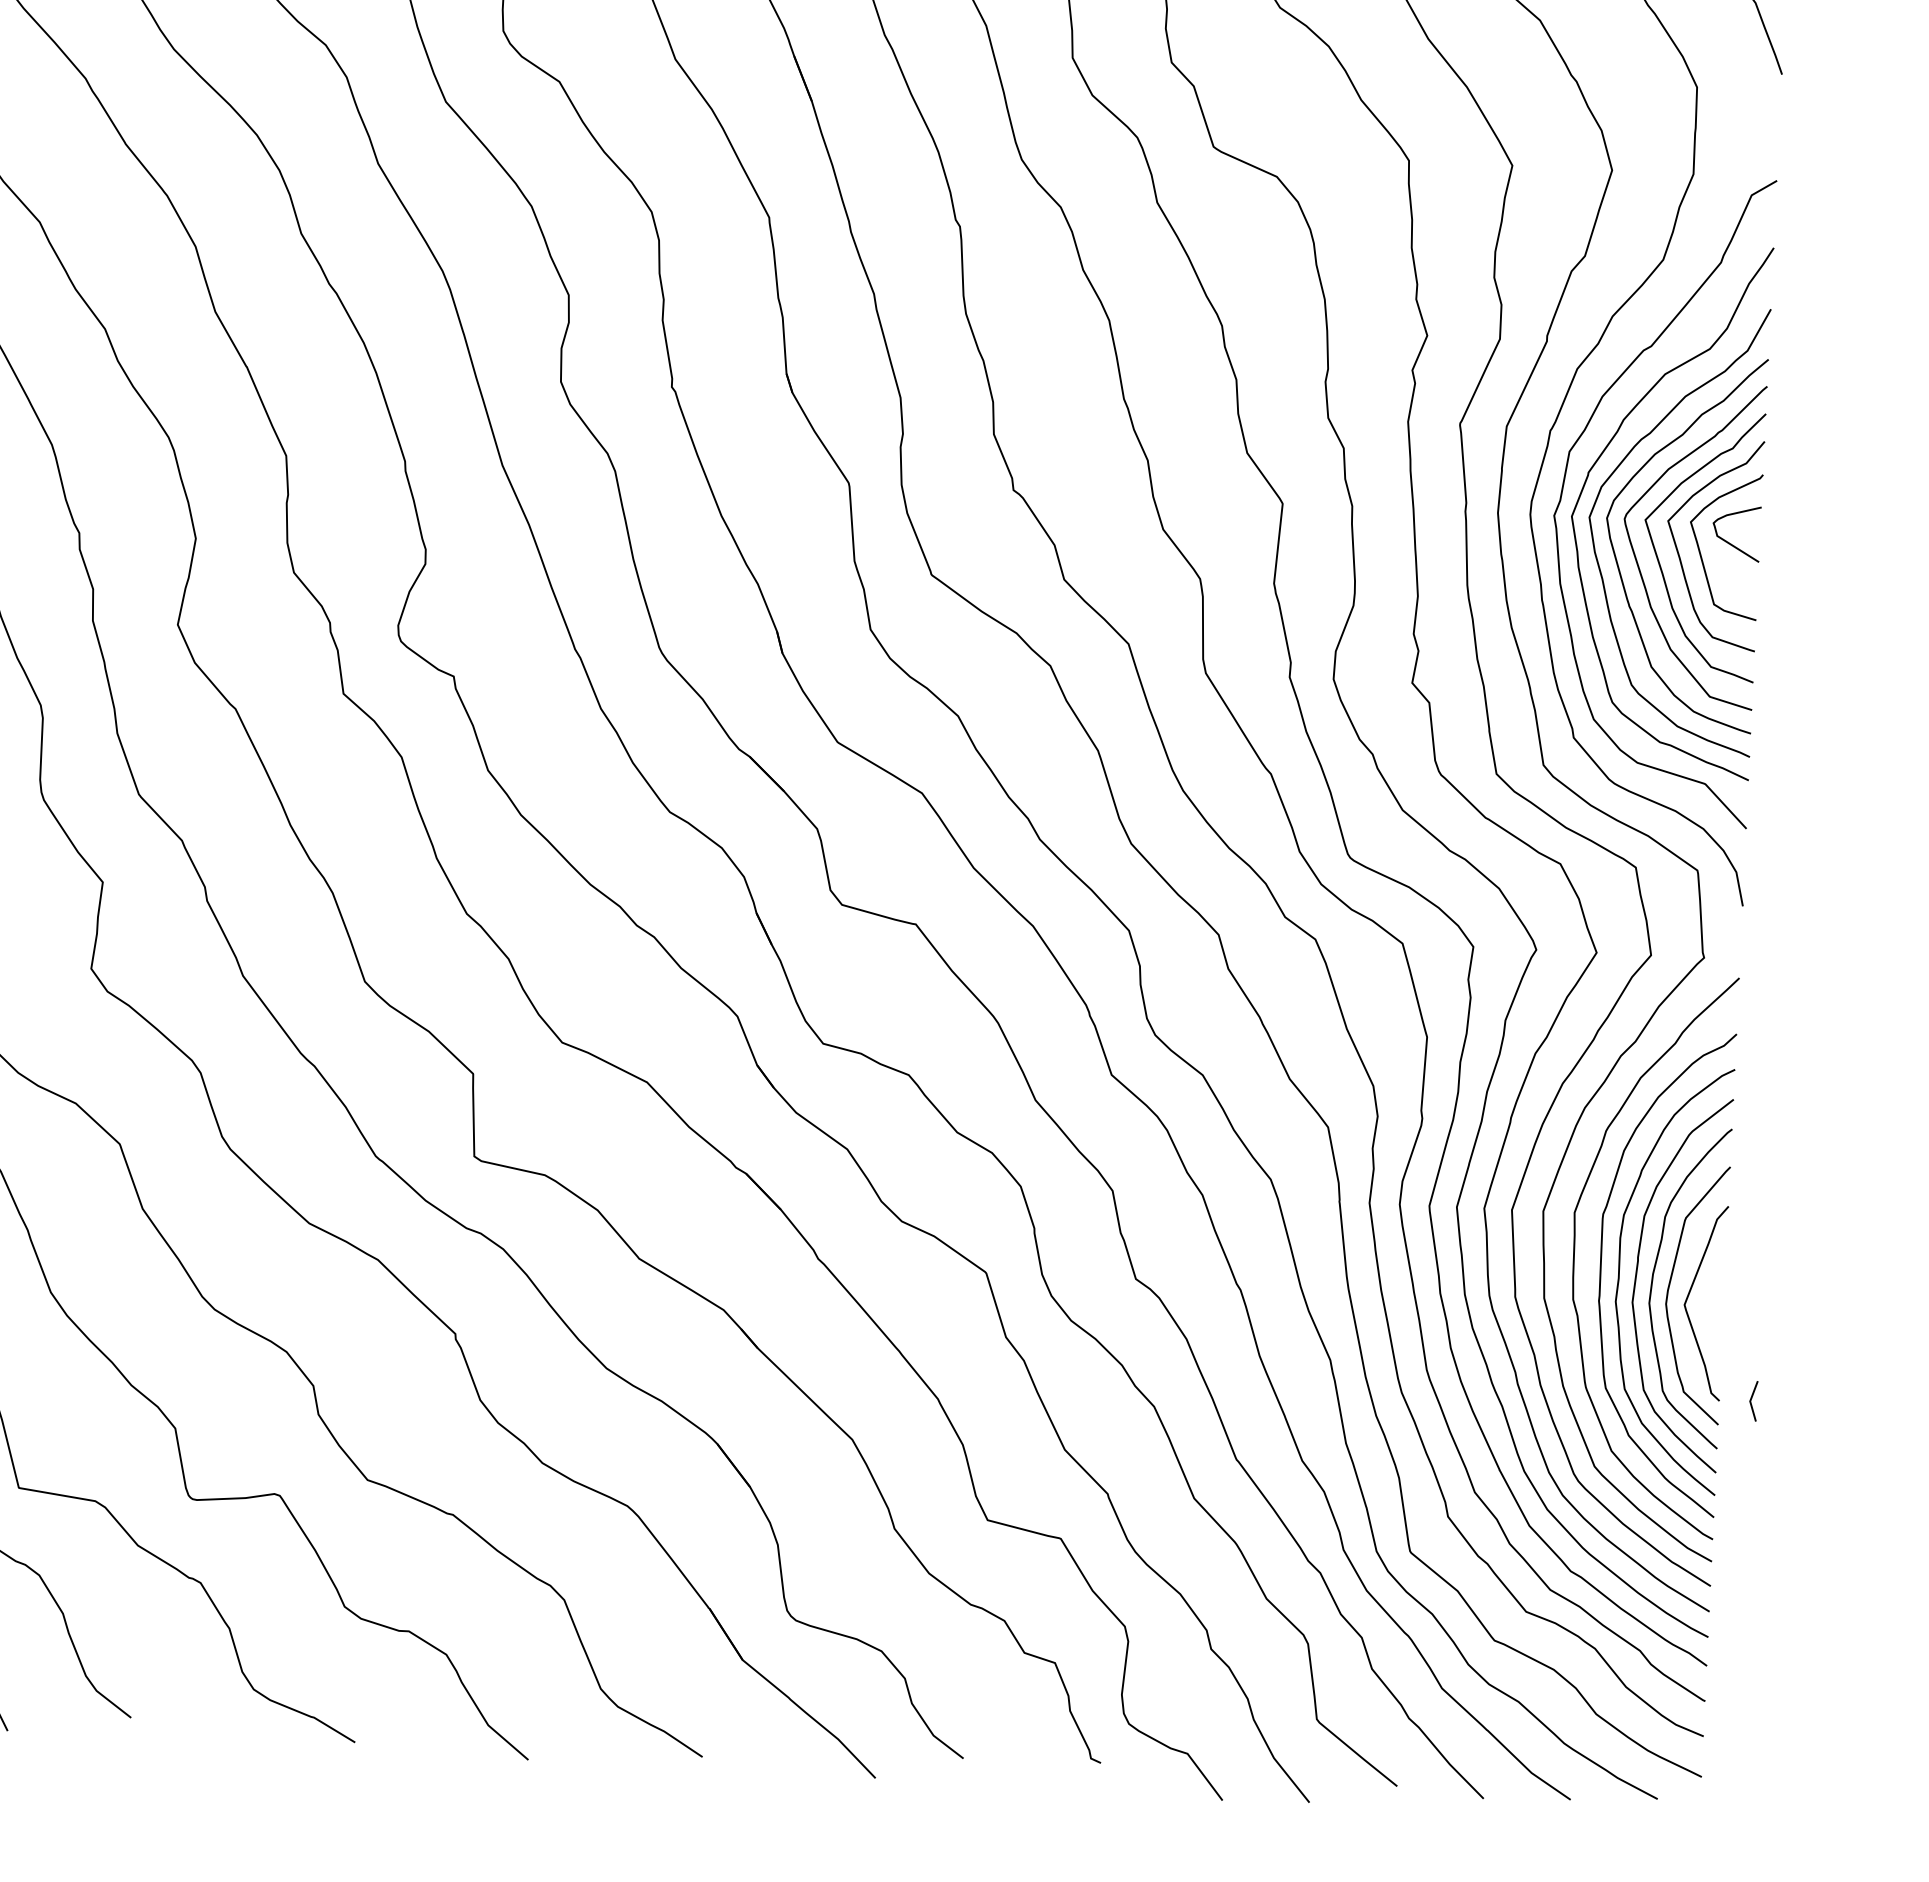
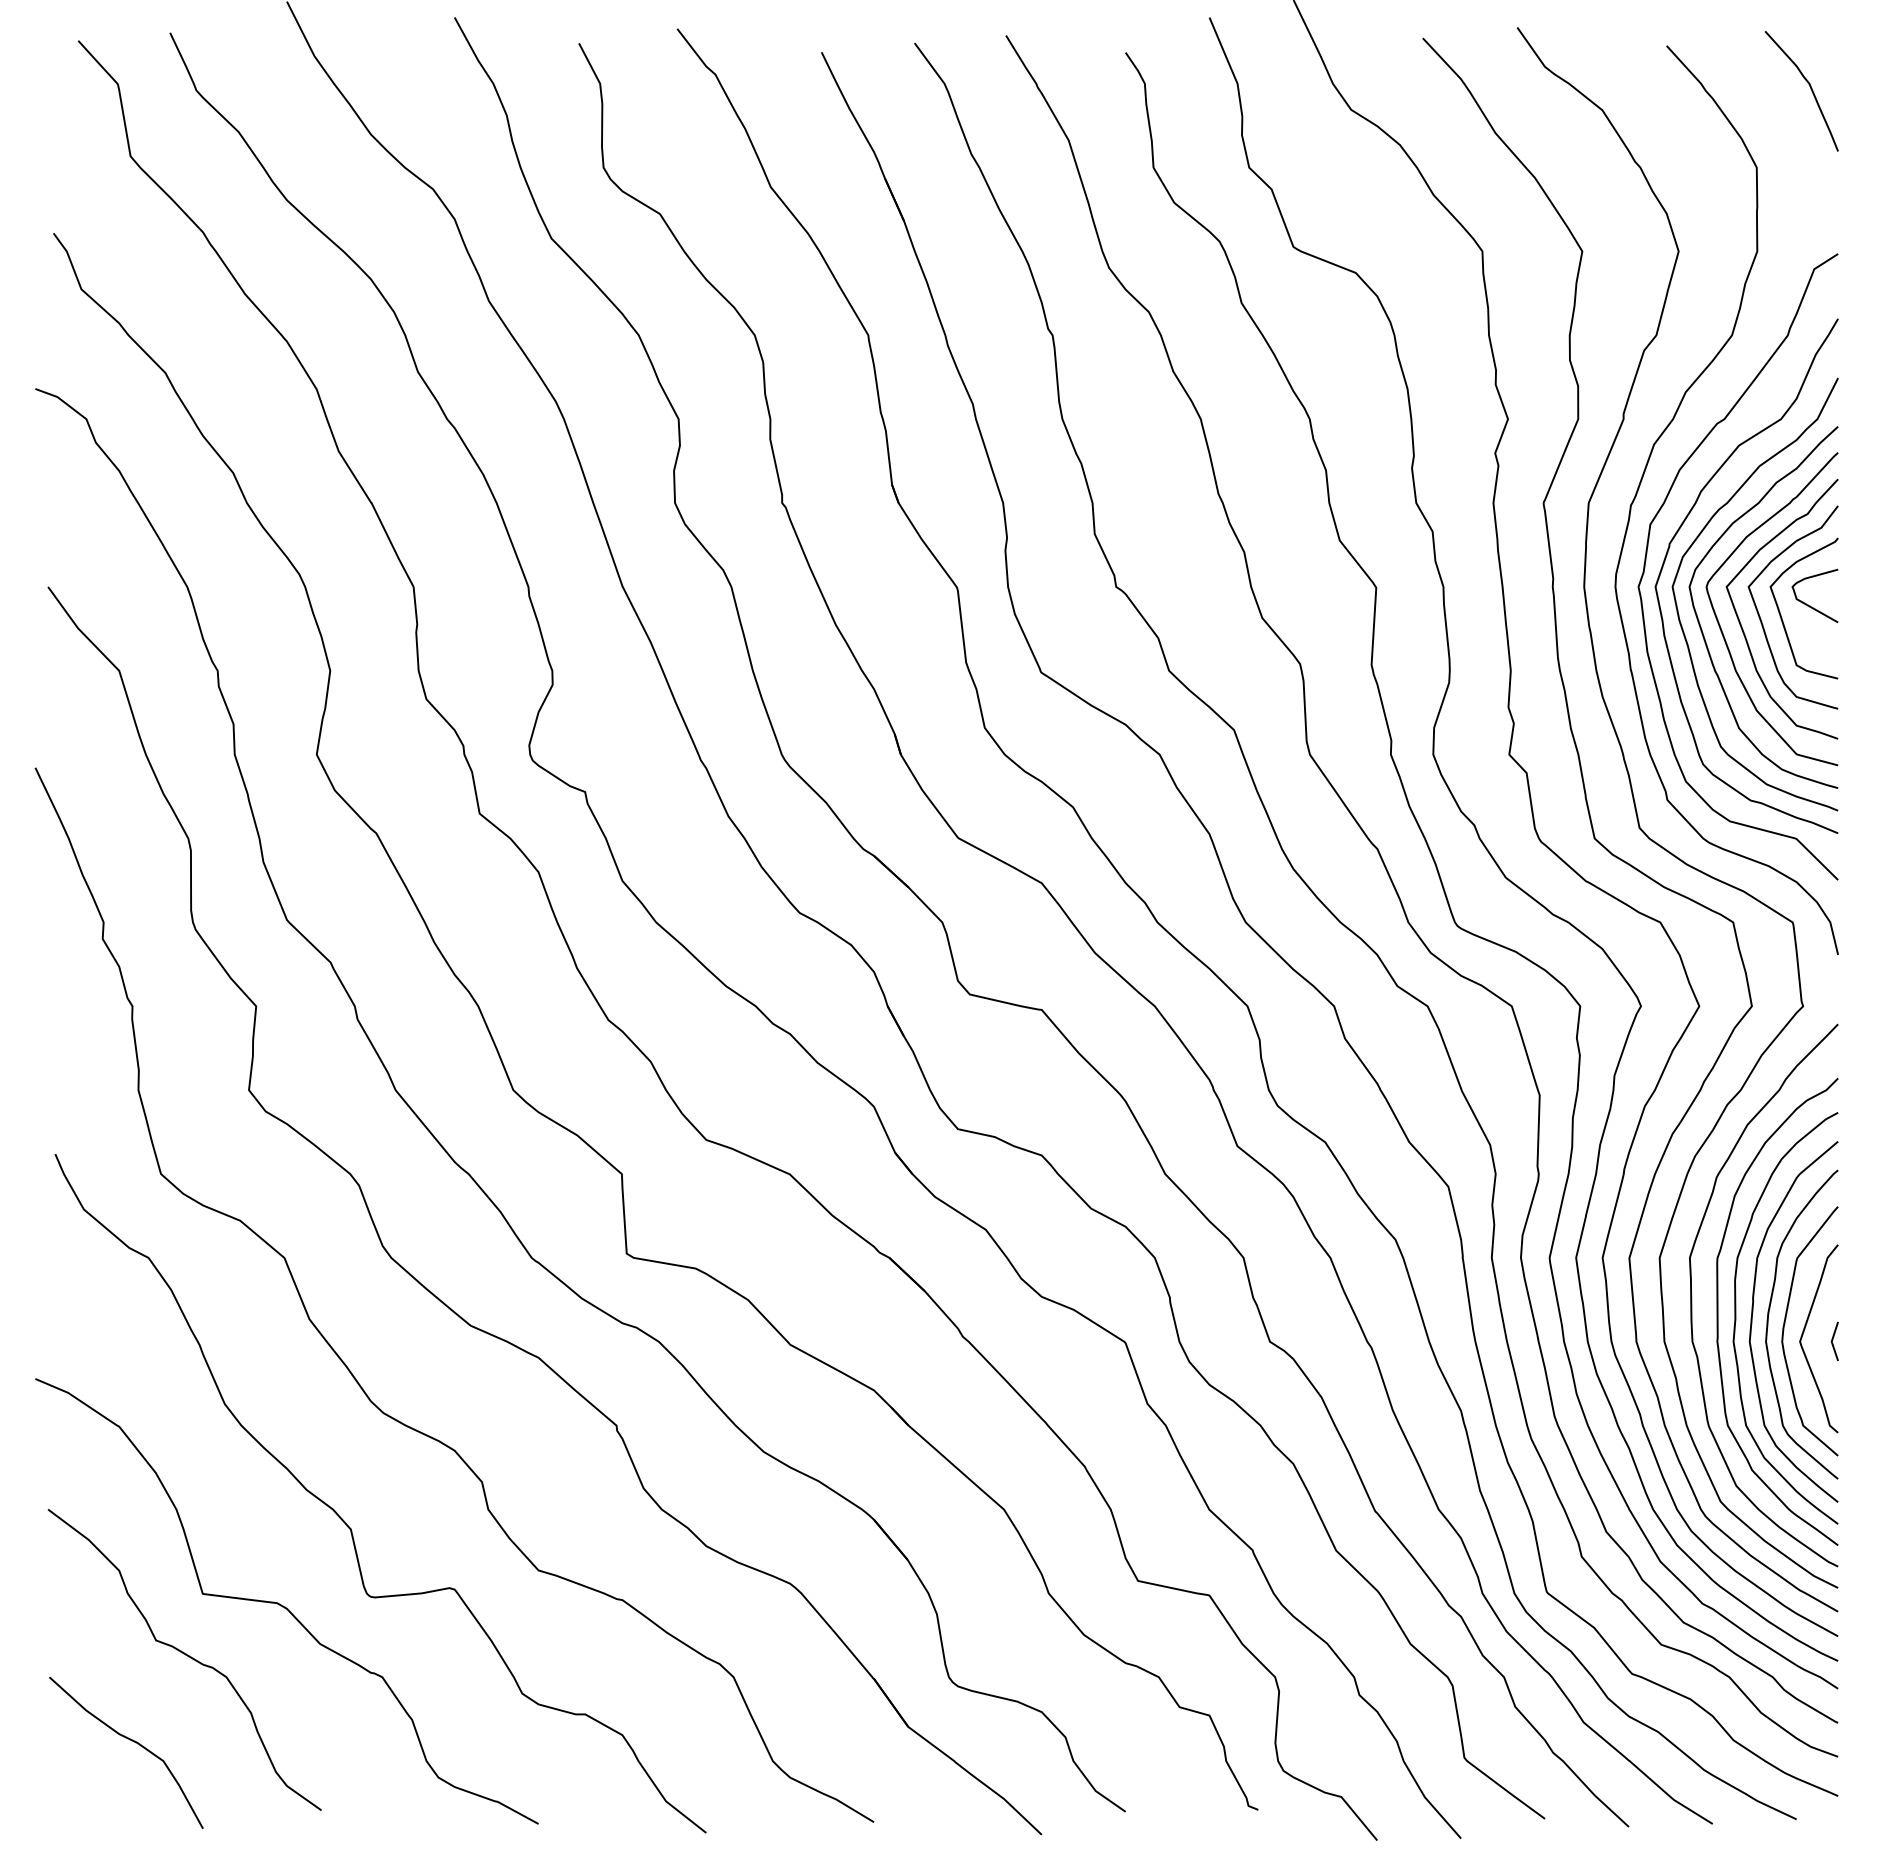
line: (1752, 1400) -> (1833, 1340), moved

